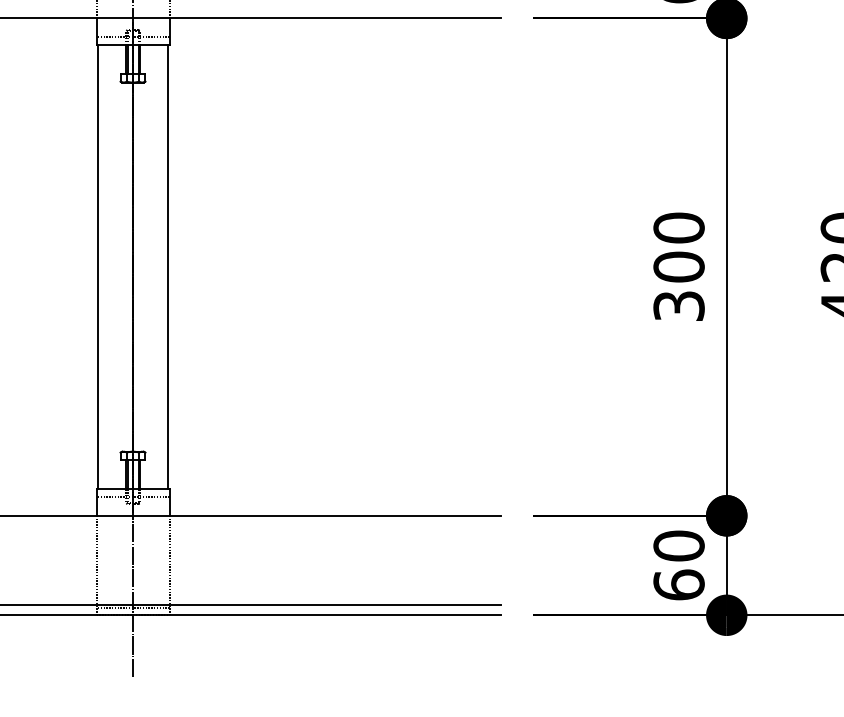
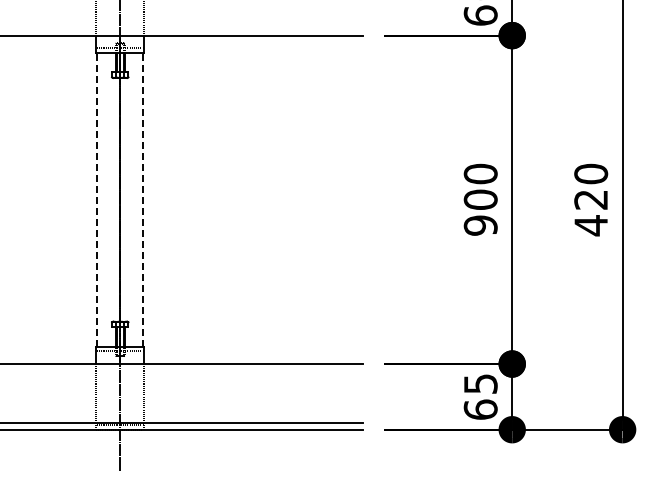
line: (98, 266) -> (97, 199), solid -> dashed
line: (168, 266) -> (143, 199), solid -> dashed
text: (678, 305) -> (480, 225), 300 -> 900
text: (678, 545) -> (480, 383), 60 -> 65

